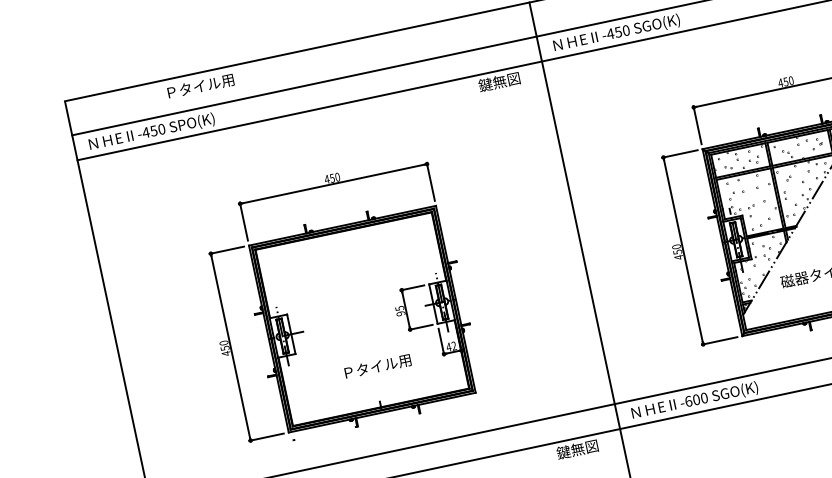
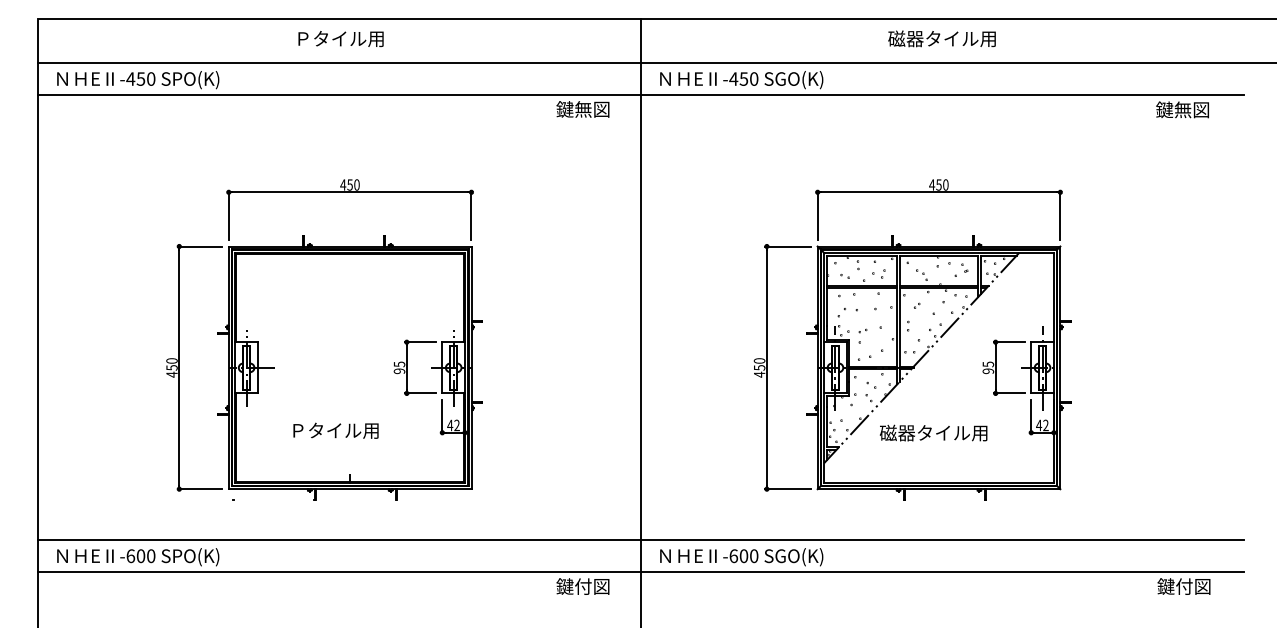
text: (200, 86) -> (340, 38), moved
text: (377, 366) -> (335, 430), moved
text: (577, 449) -> (583, 586), 鍵無図 -> 鍵付図

